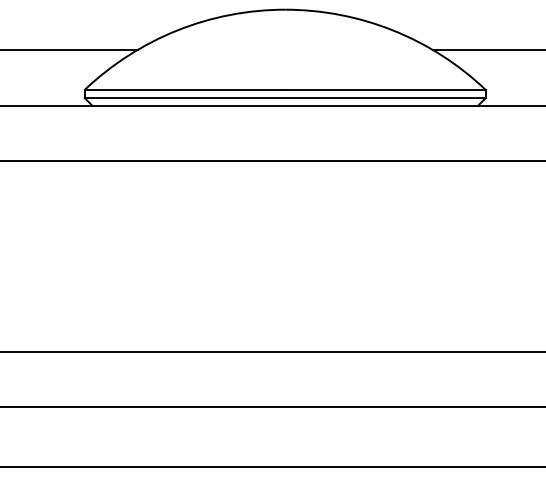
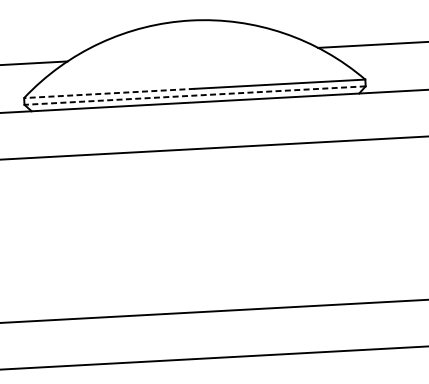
line: (184, 90) -> (109, 93), solid -> dashed
line: (285, 97) -> (195, 95), solid -> dashed

